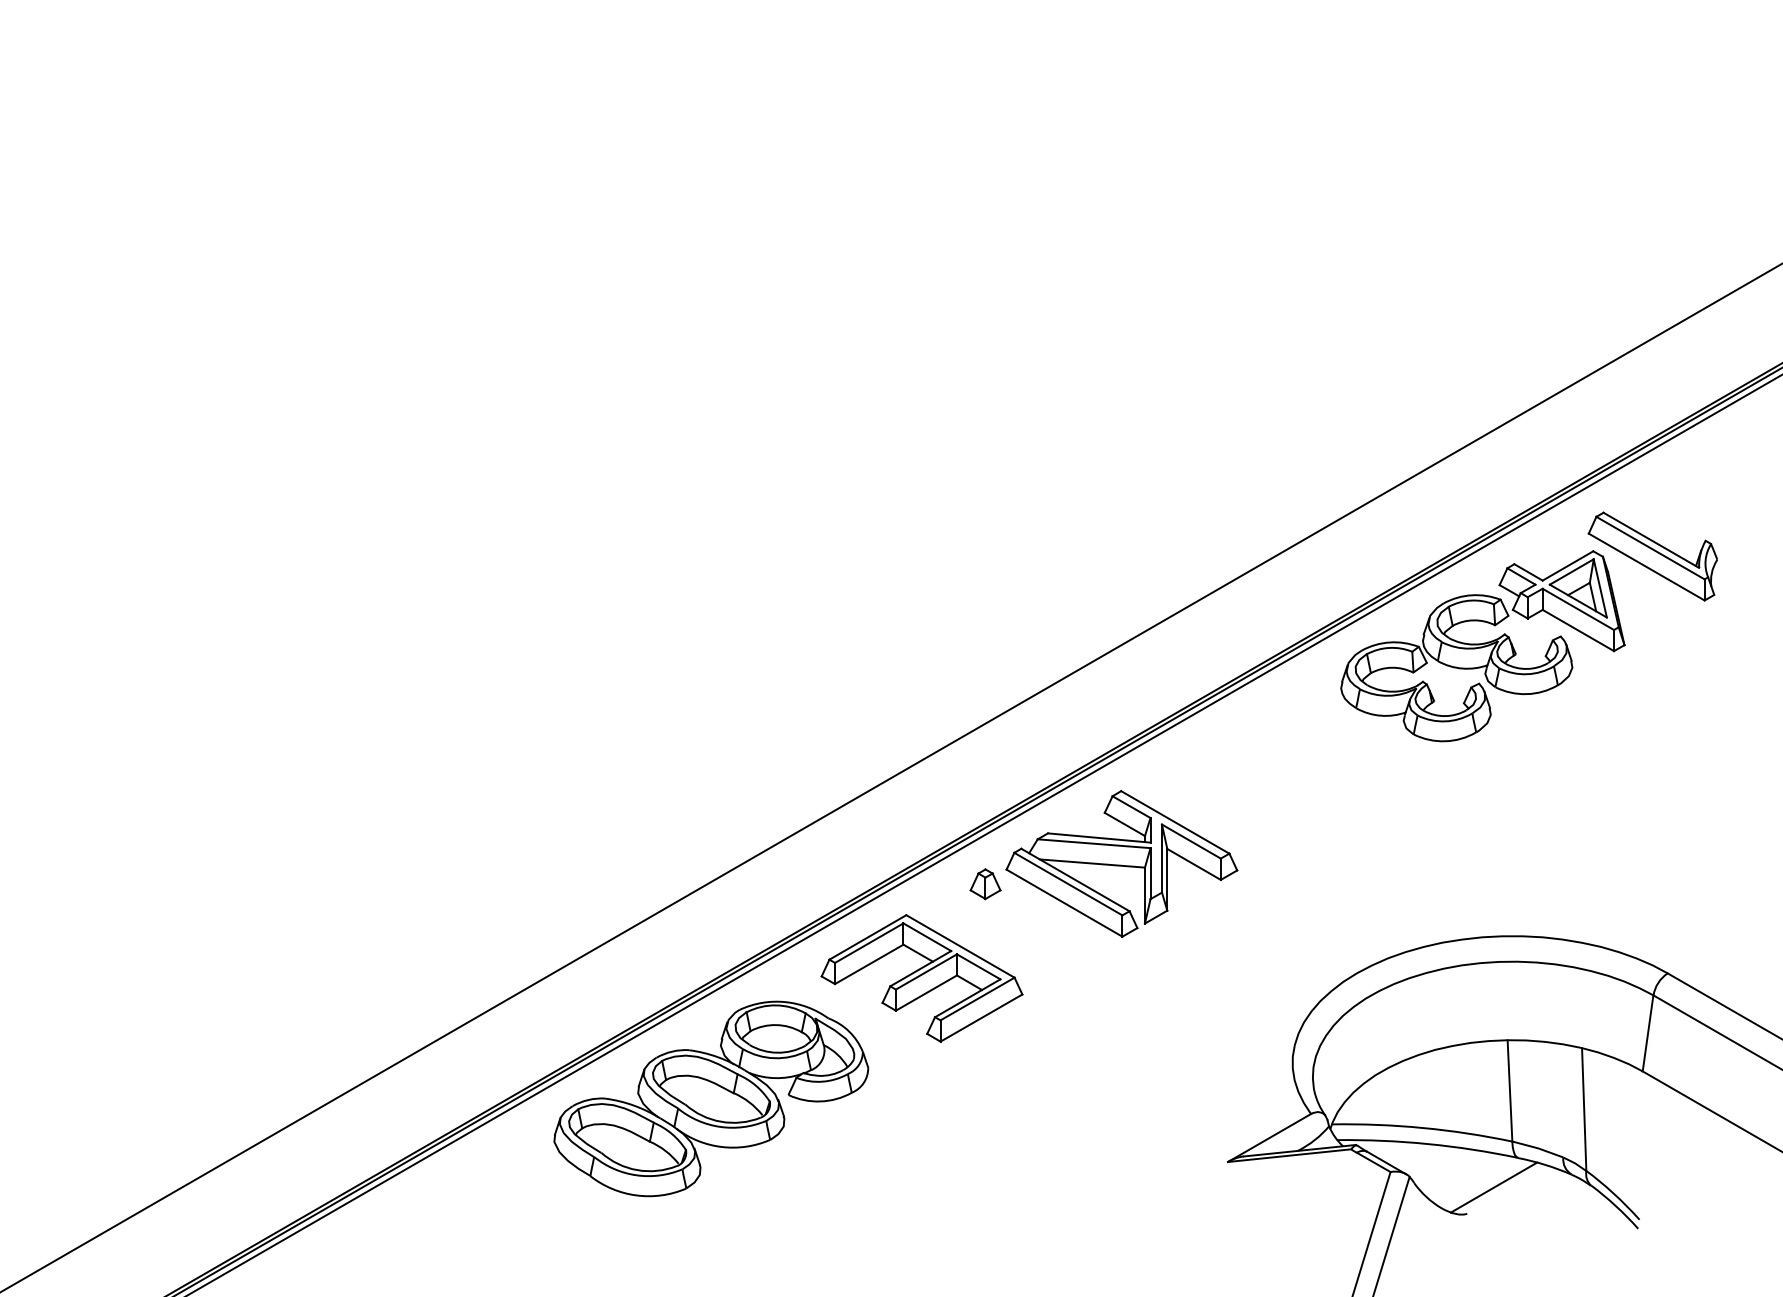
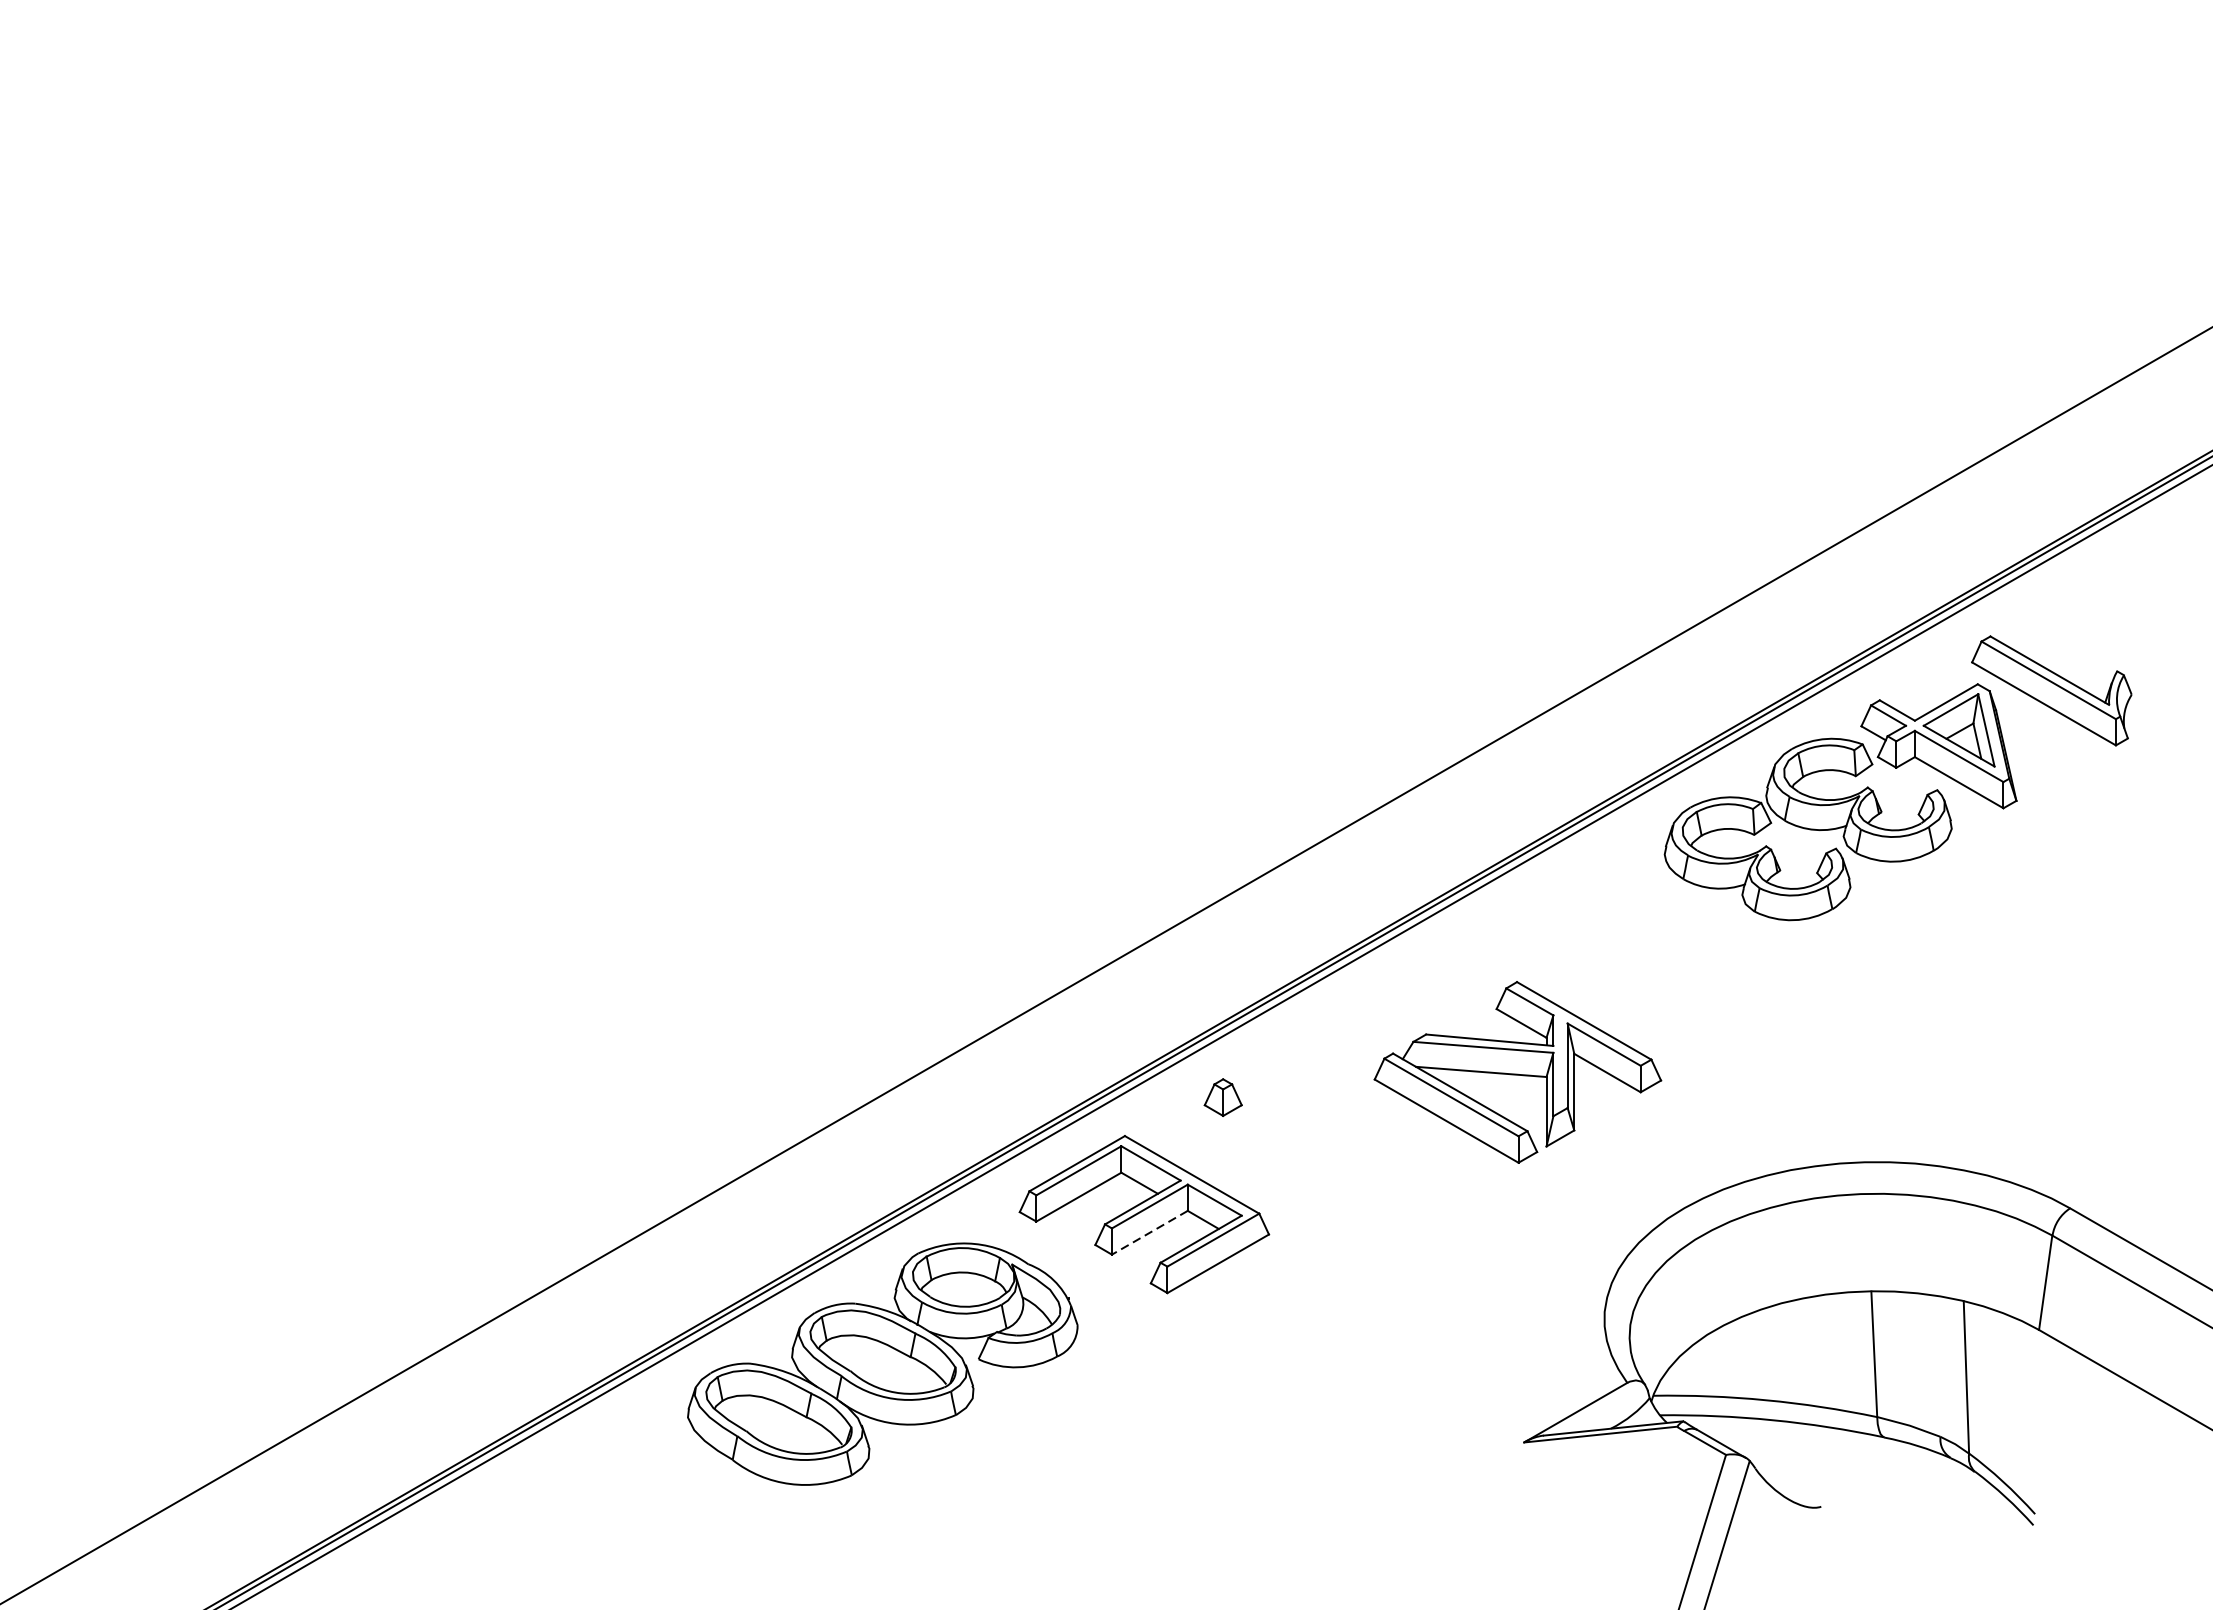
part: (1121, 863) -> (1517, 1071), moved
line: (926, 993) -> (1149, 1233), solid -> dashed
line: (1493, 1187) -> (1853, 1474), removed

